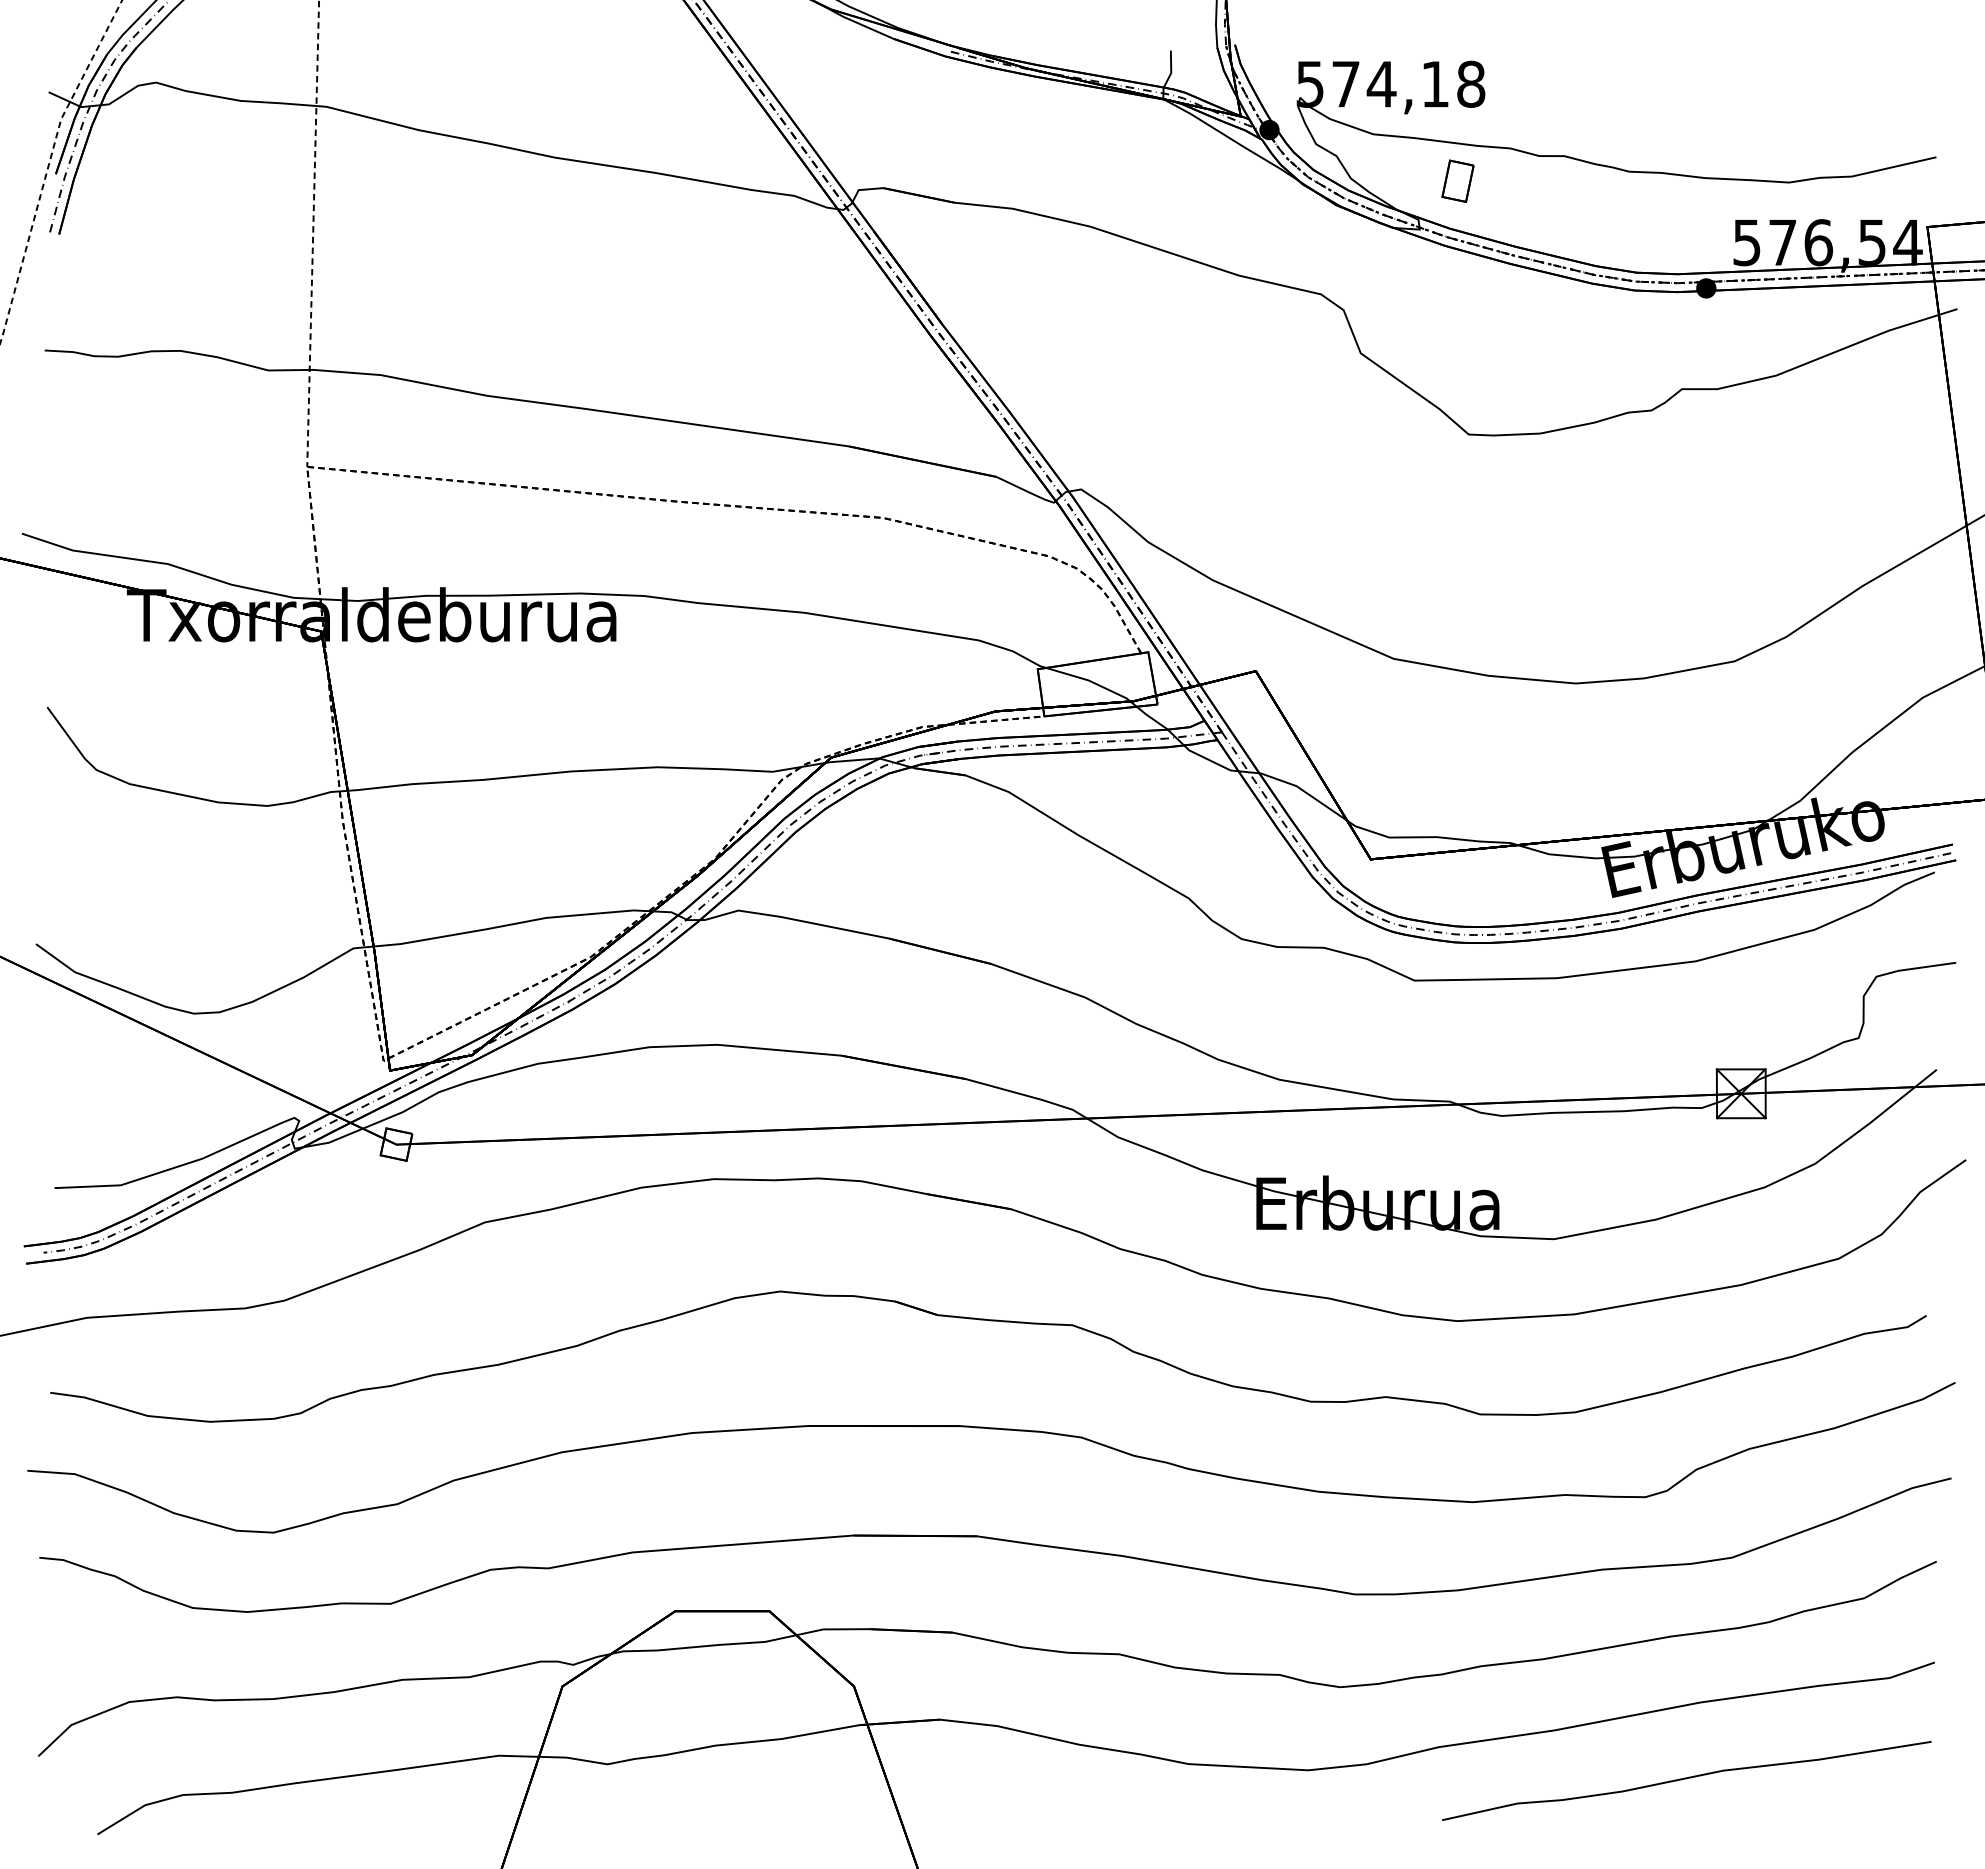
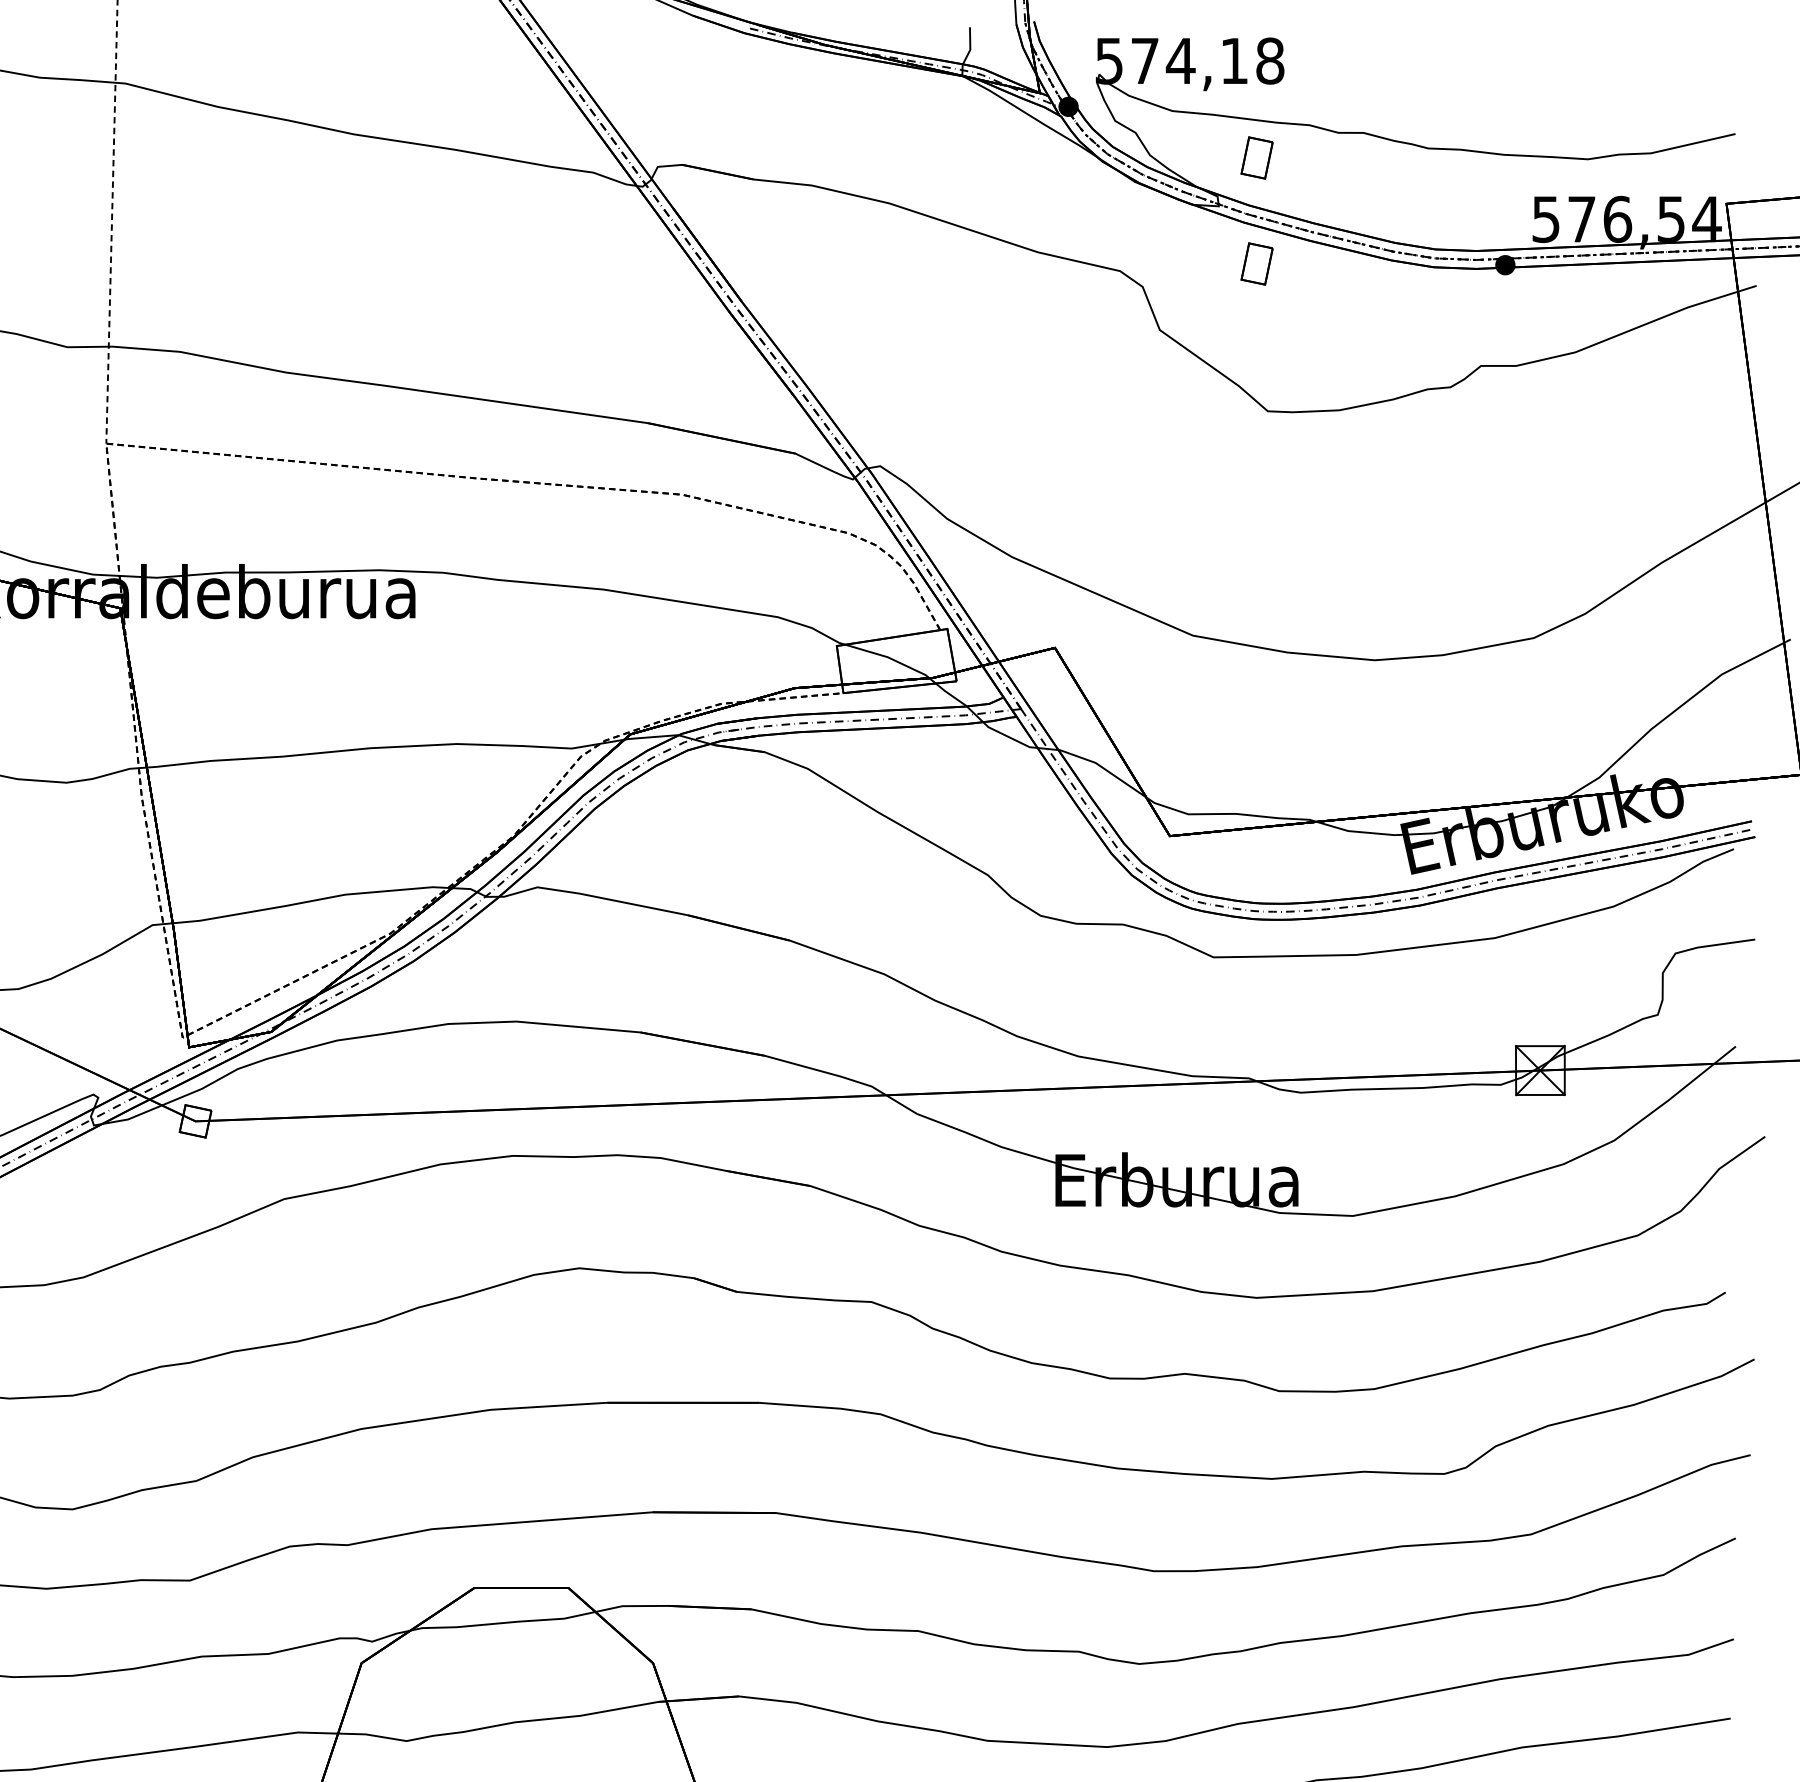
part: (1457, 286) -> (1256, 263), added

